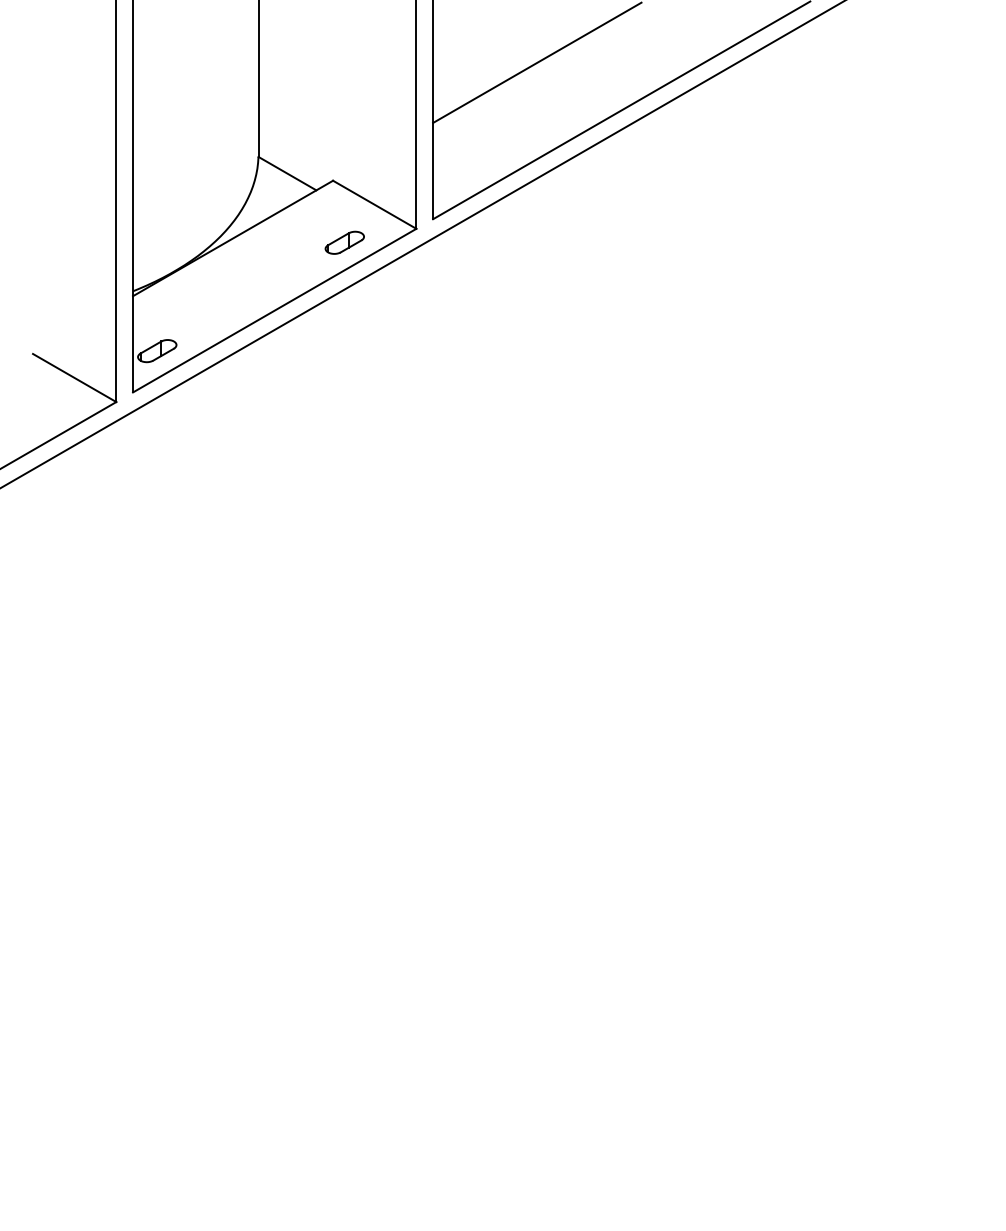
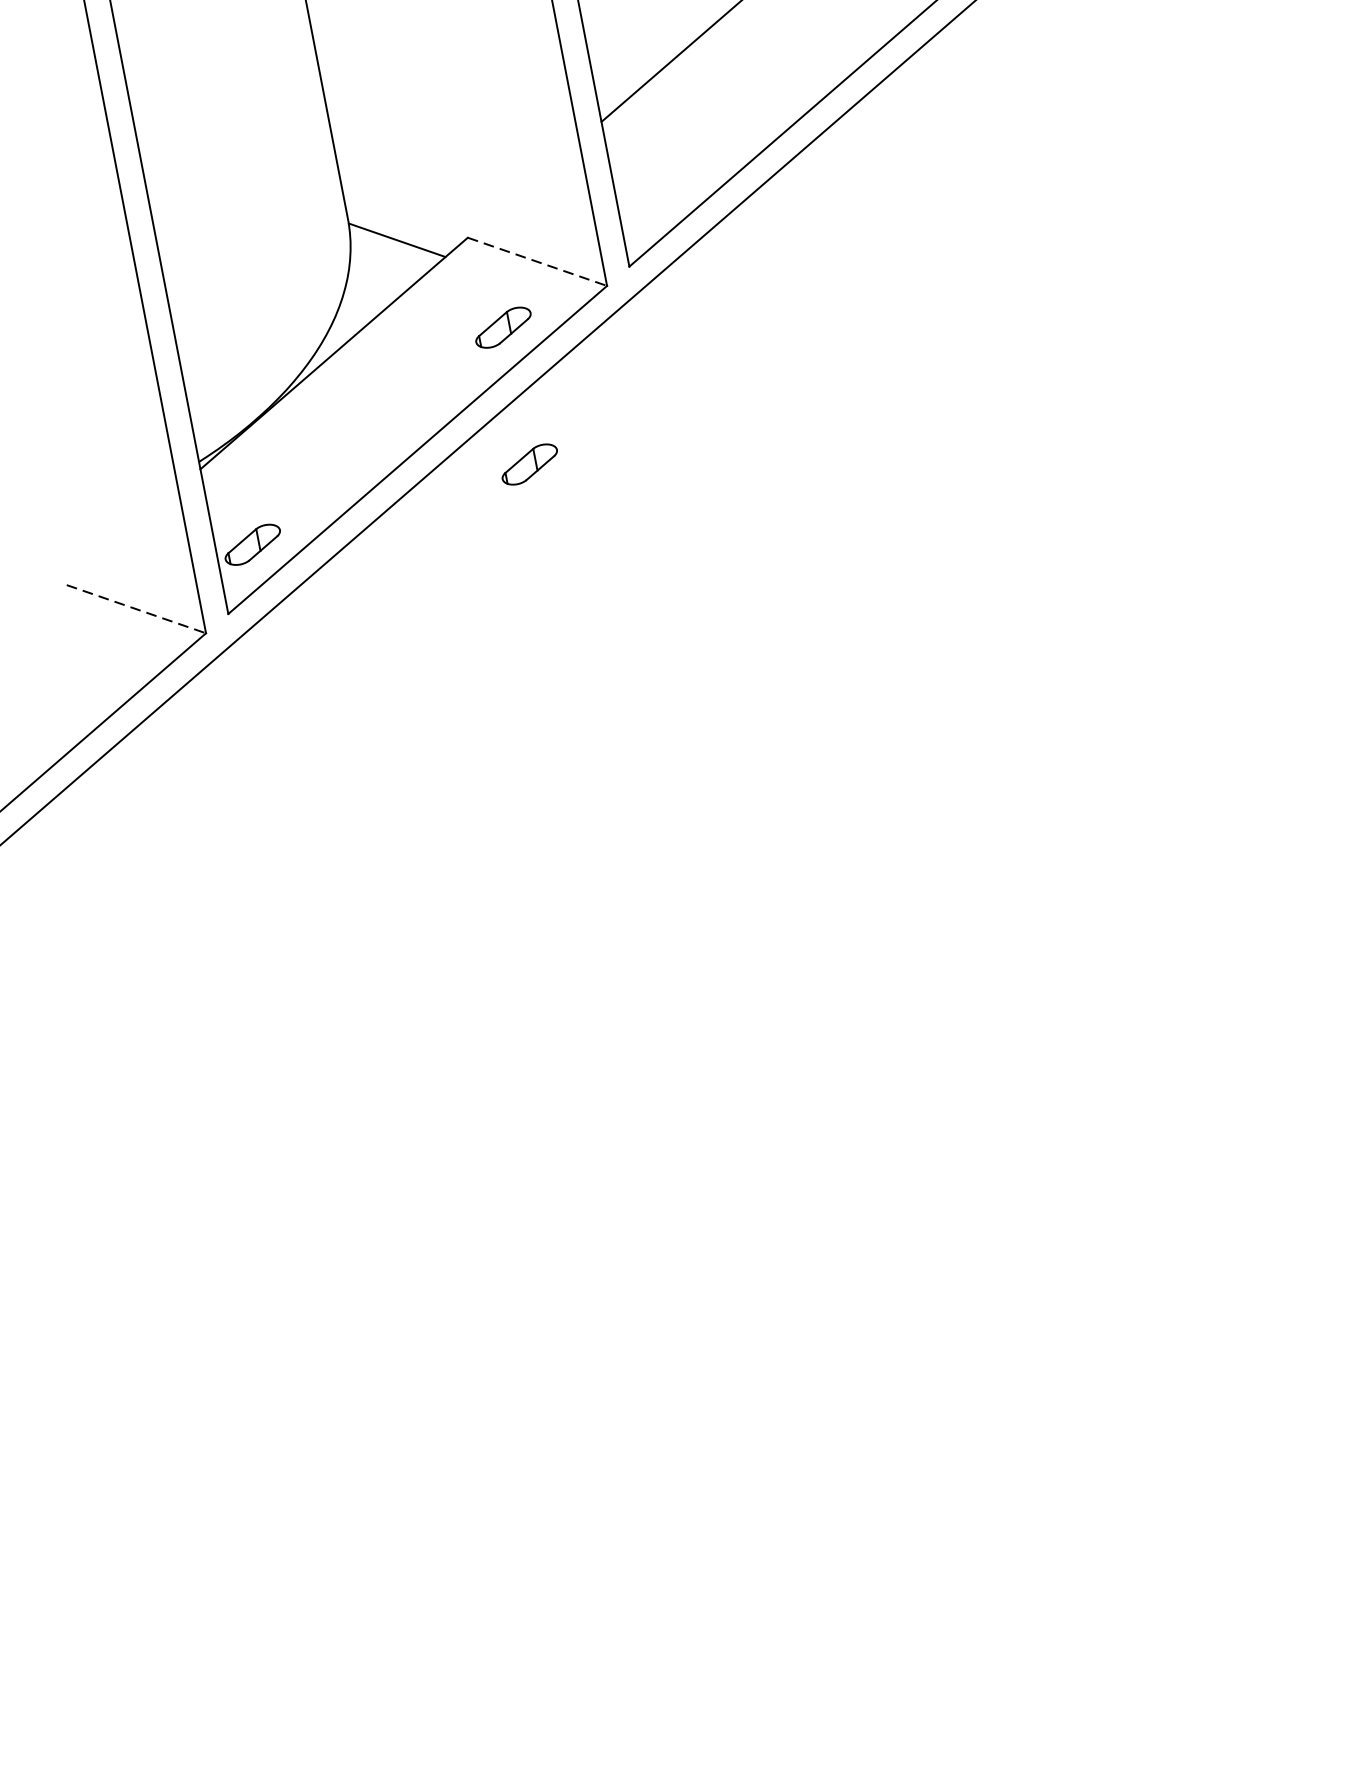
line: (375, 205) -> (538, 262), solid -> dashed
part: (344, 333) -> (529, 464), added
line: (75, 378) -> (137, 609), solid -> dashed

